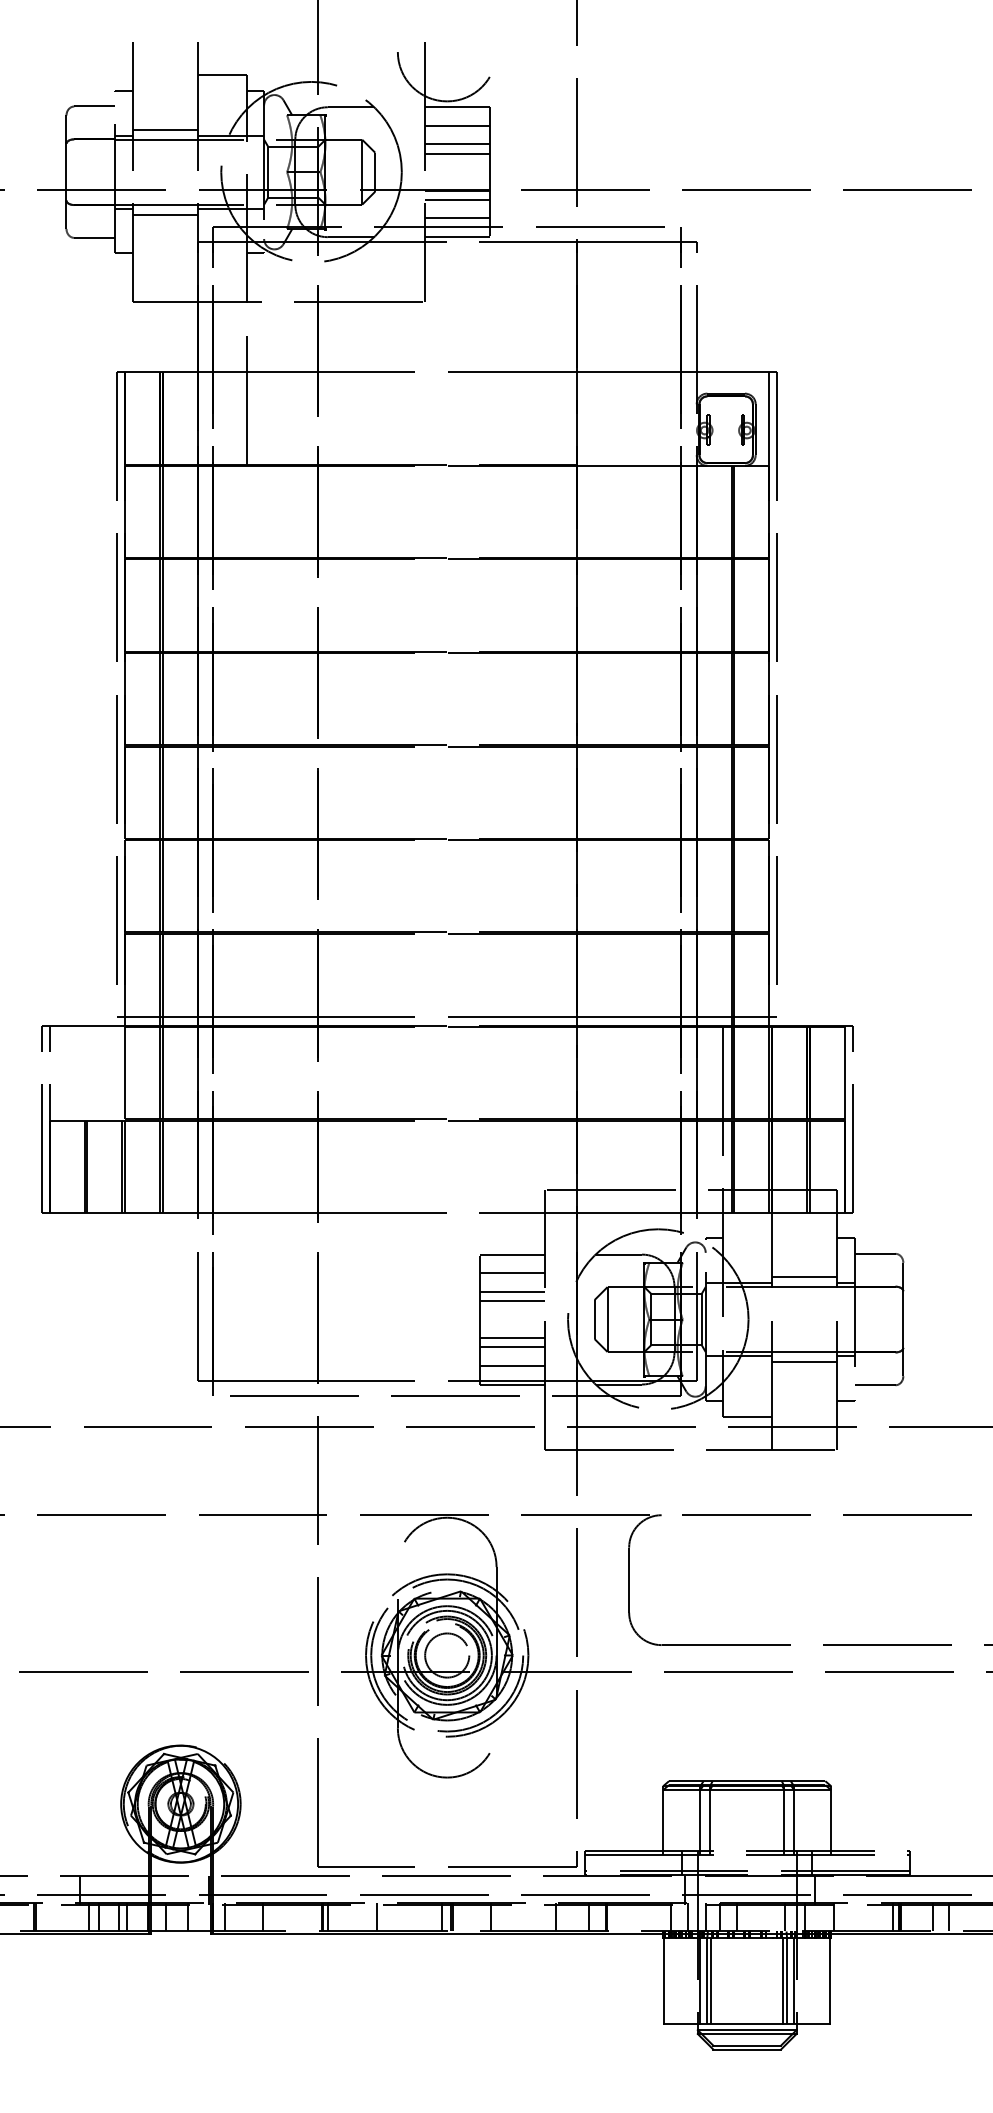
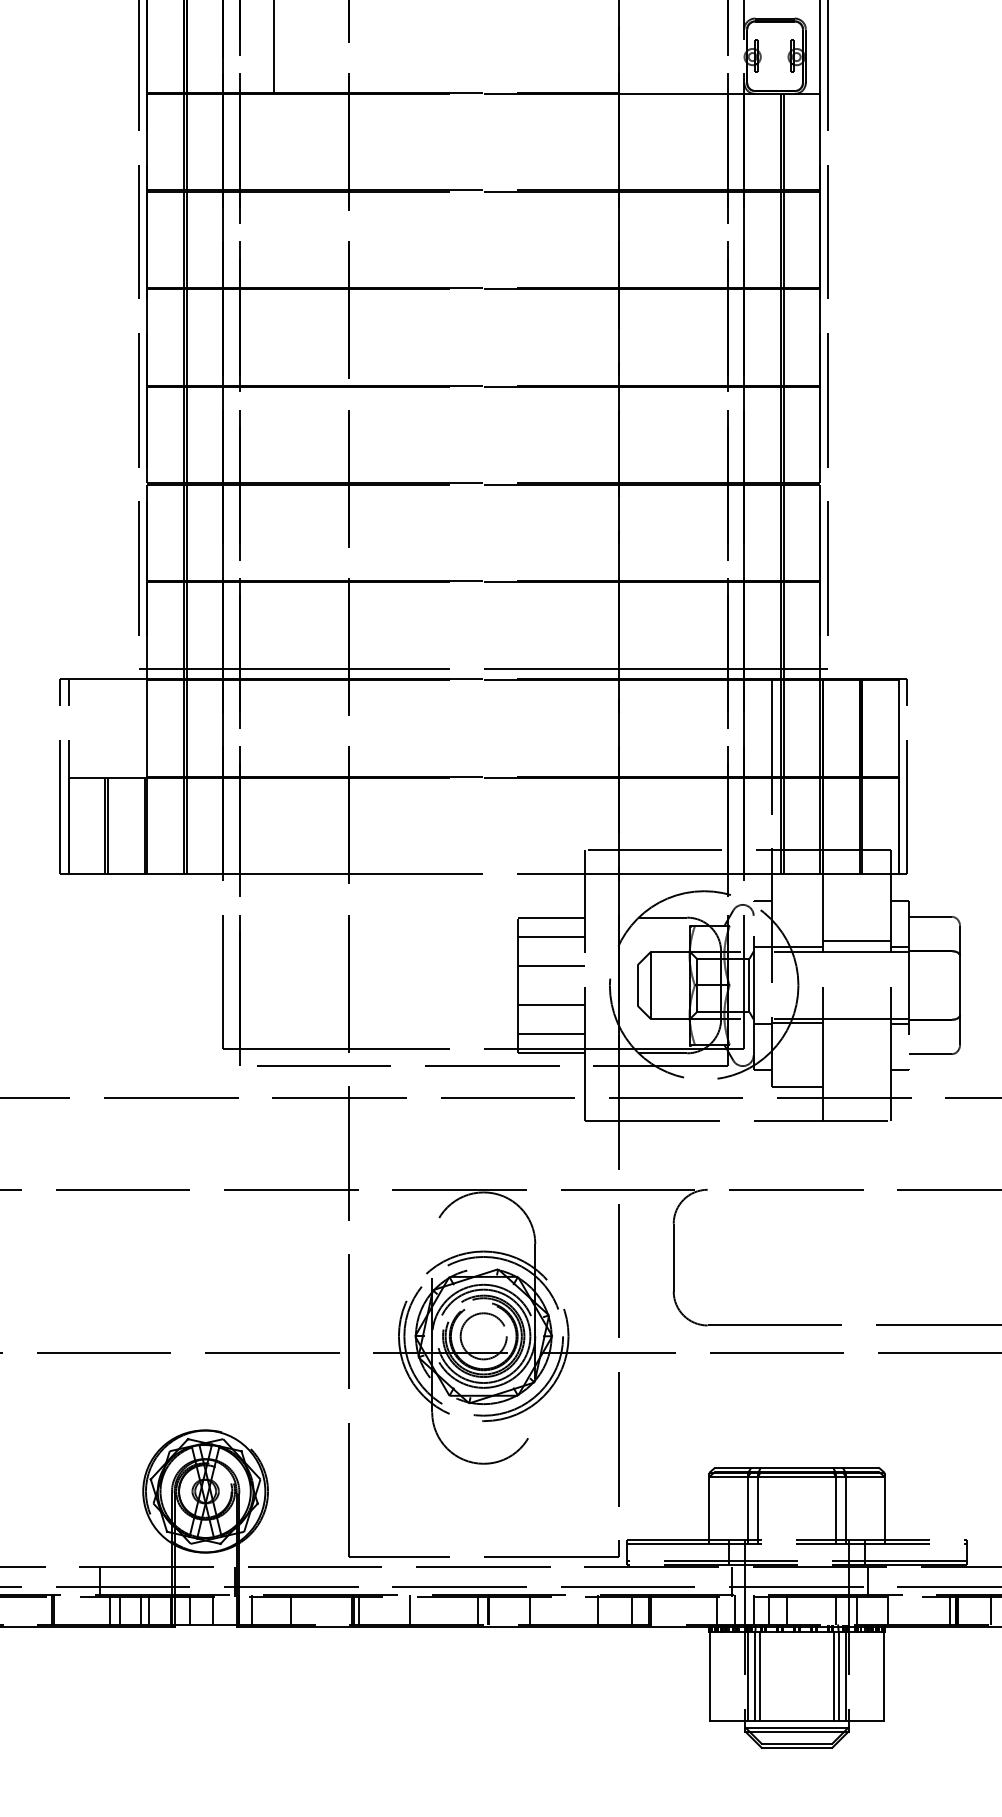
line: (511, 1291) -> (550, 956), removed
line: (511, 1347) -> (550, 1014), removed
line: (803, 1362) -> (855, 1030), removed

